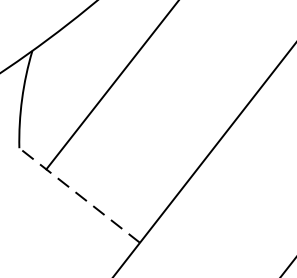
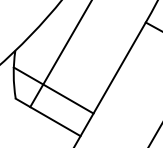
line: (98, 142) -> (53, 90), added
line: (78, 195) -> (47, 117), dashed -> solid

